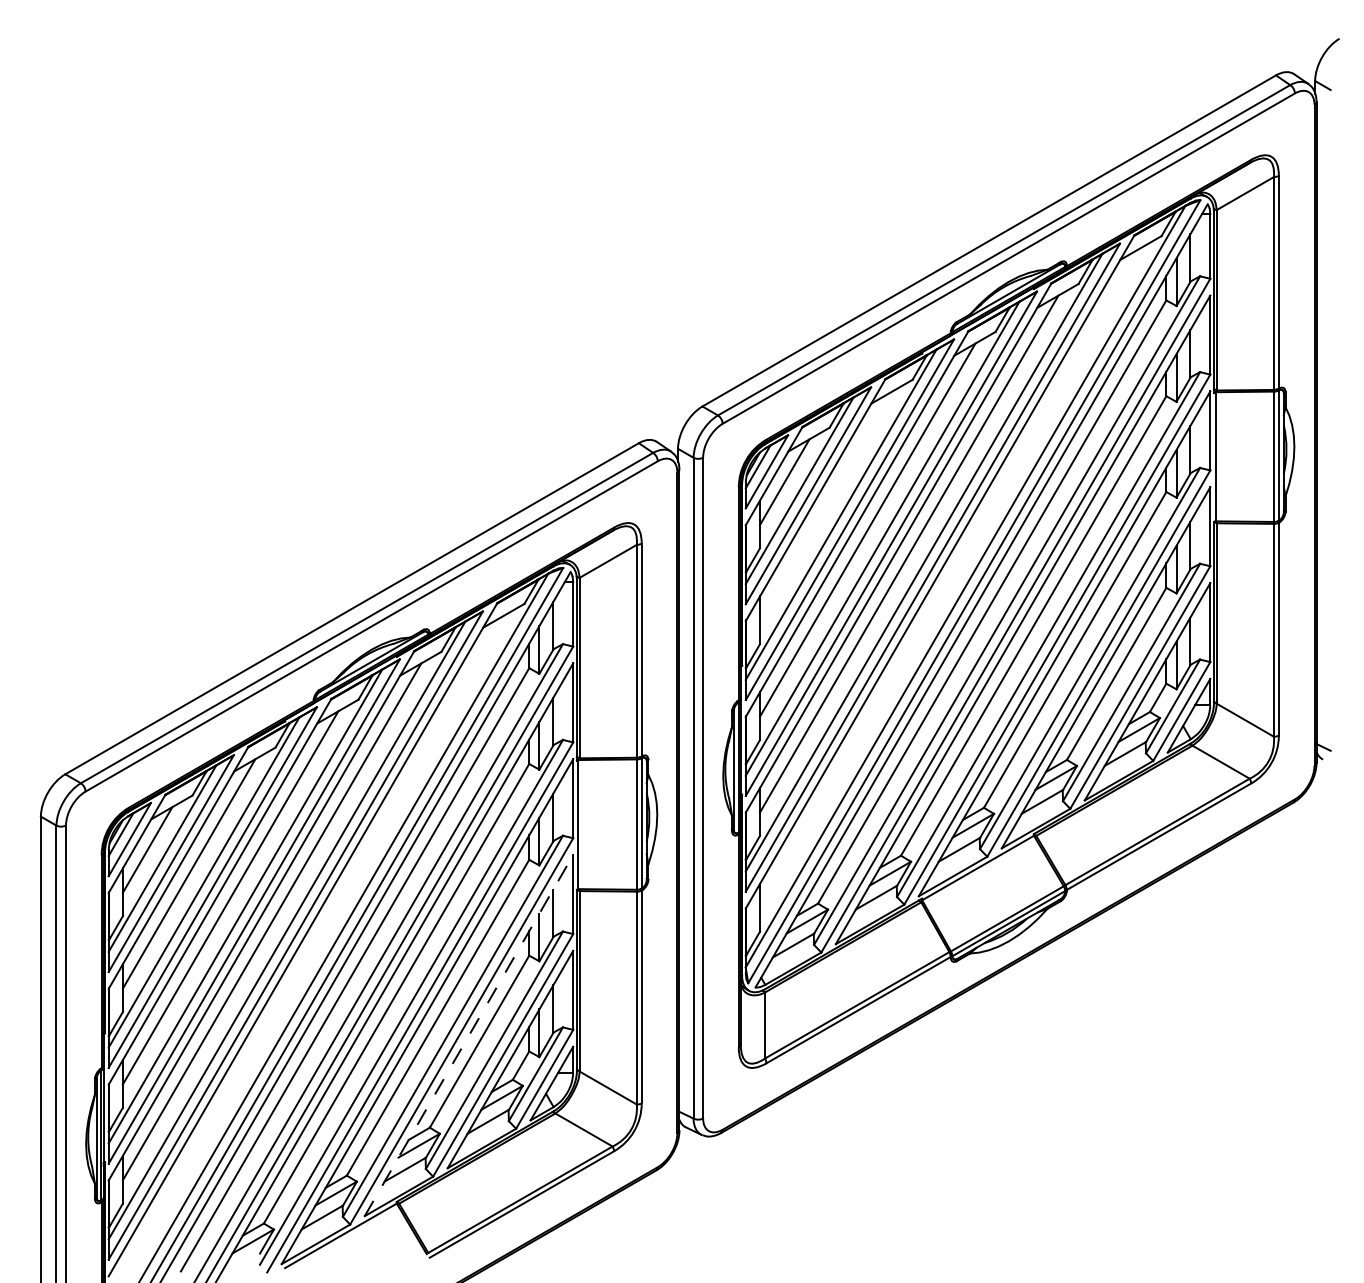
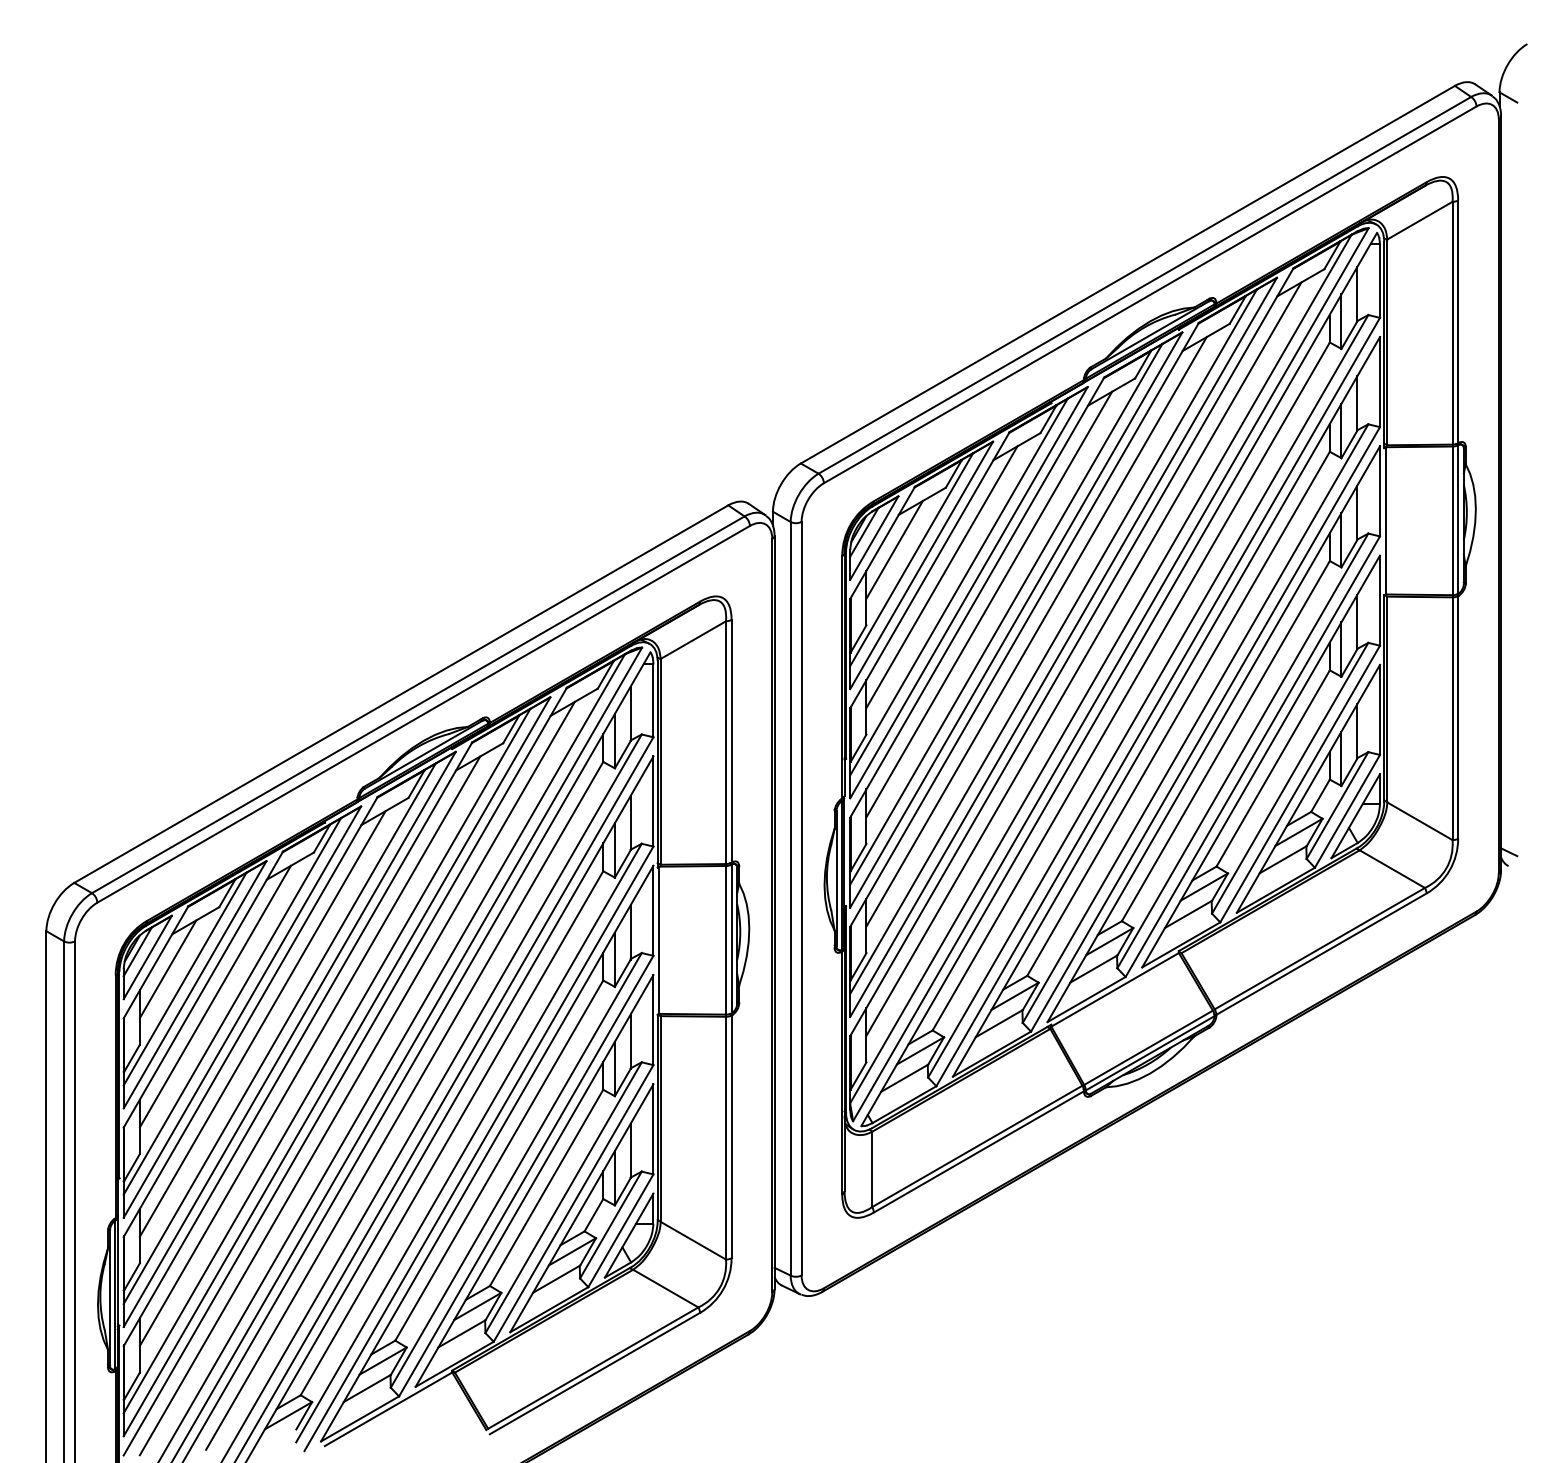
line: (826, 505) -> (942, 576), added
line: (950, 577) -> (1083, 658), added
line: (313, 945) -> (357, 1078), added
line: (469, 1035) -> (535, 1180), dashed -> solid

